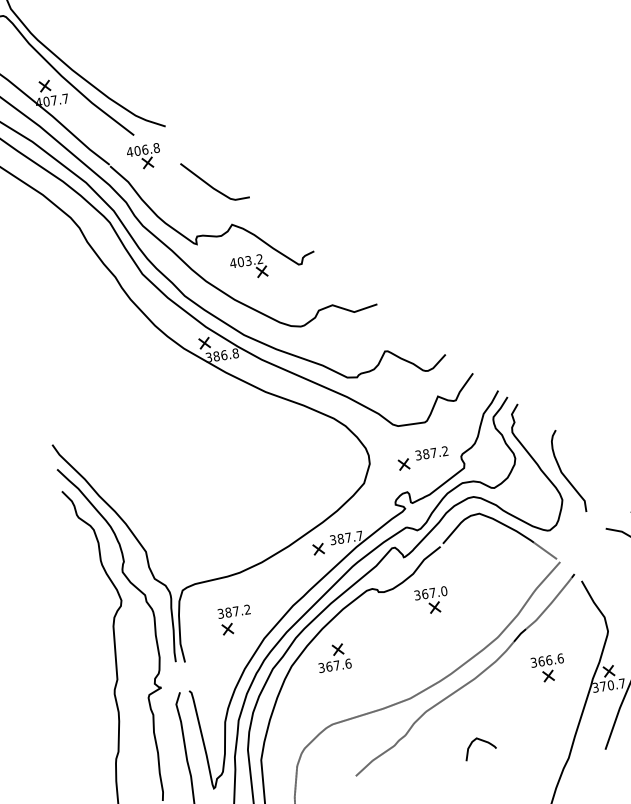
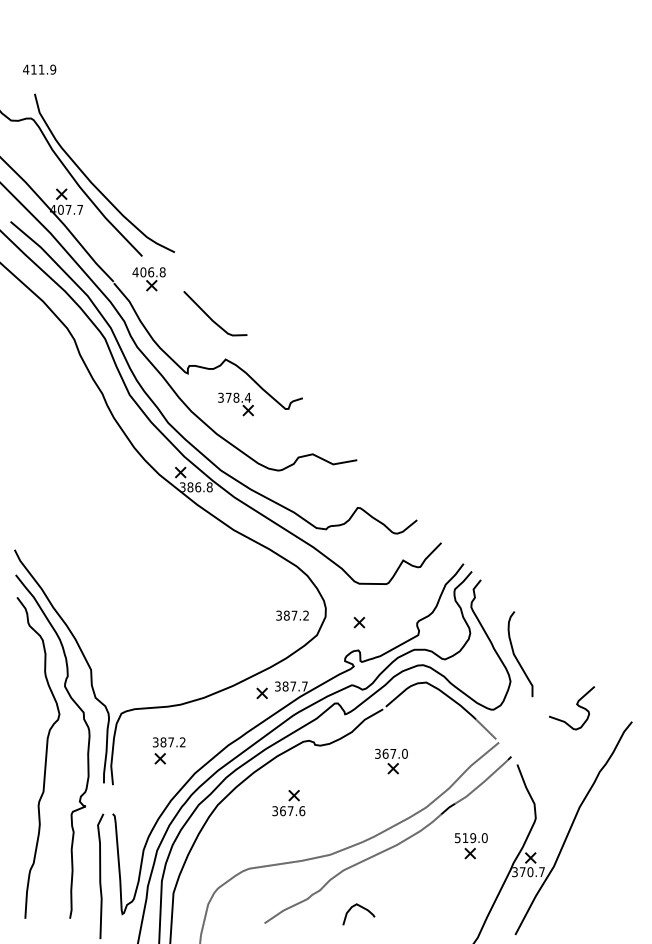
text: (246, 260) -> (234, 397), 403.2 -> 378.4
text: (431, 453) -> (292, 615), moved
part: (432, 600) -> (391, 761), moved
part: (333, 657) -> (288, 802), moved
text: (547, 661) -> (471, 838), 366.6 -> 519.0
curve: (482, 741) -> (362, 908), moved

